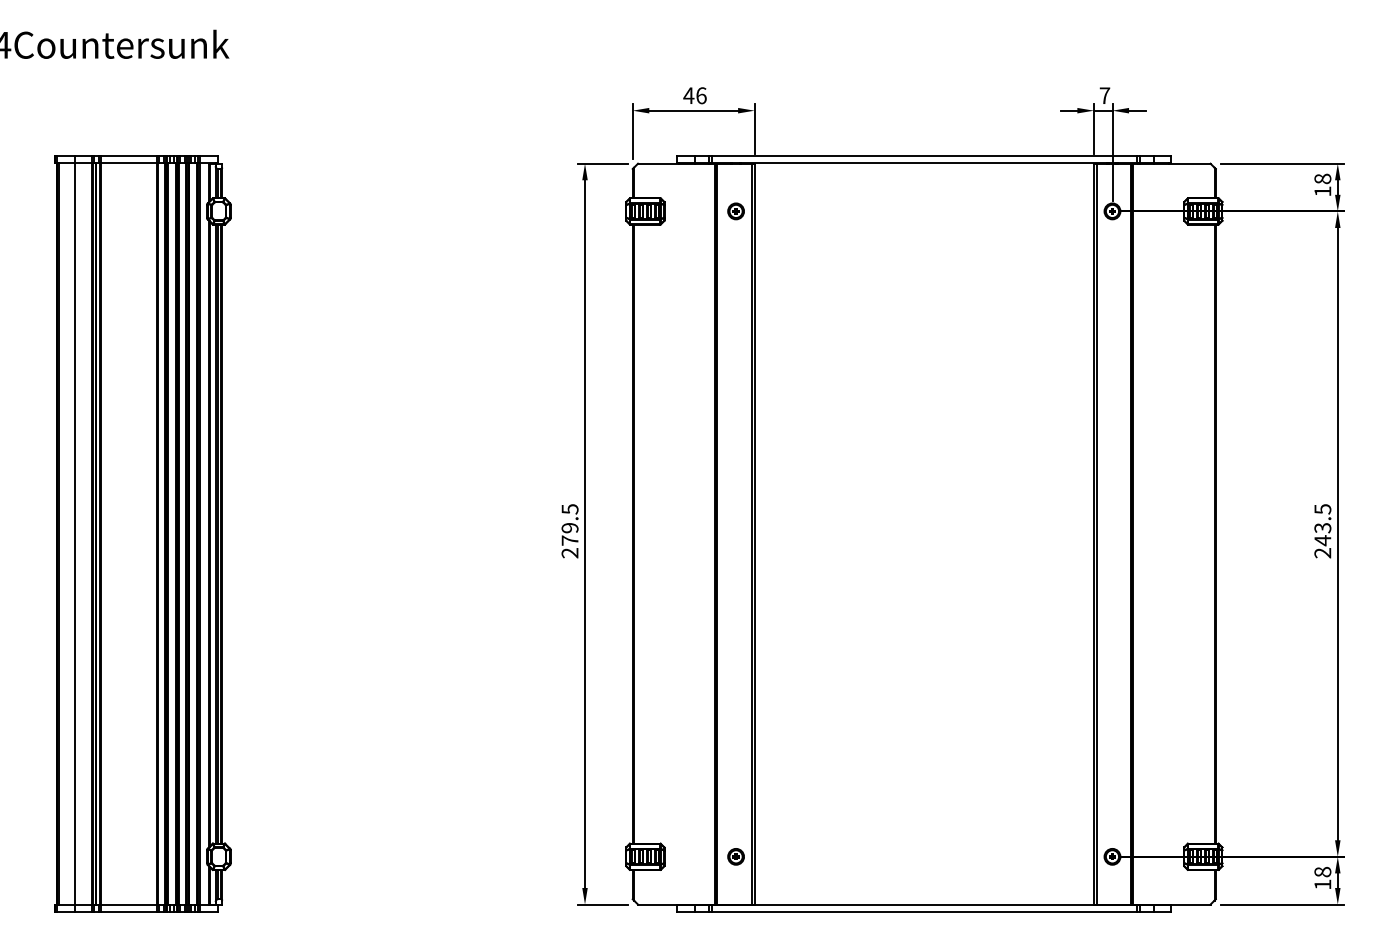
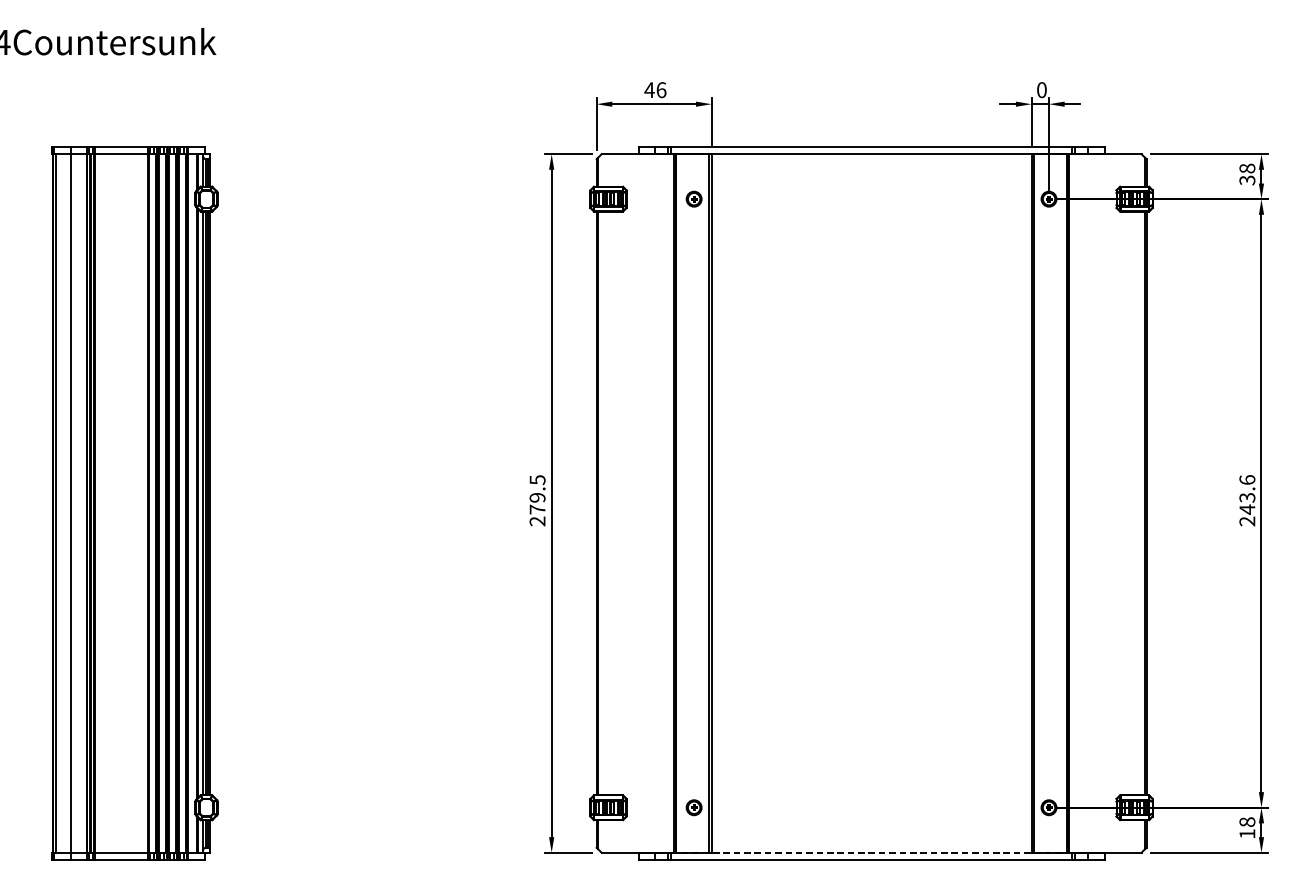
text: (1104, 95) -> (1041, 89), 7 -> 0
text: (1322, 191) -> (1247, 180), 18 -> 38
text: (1322, 509) -> (1247, 480), 243.5 -> 243.6
line: (924, 905) -> (871, 853), solid -> dashed

